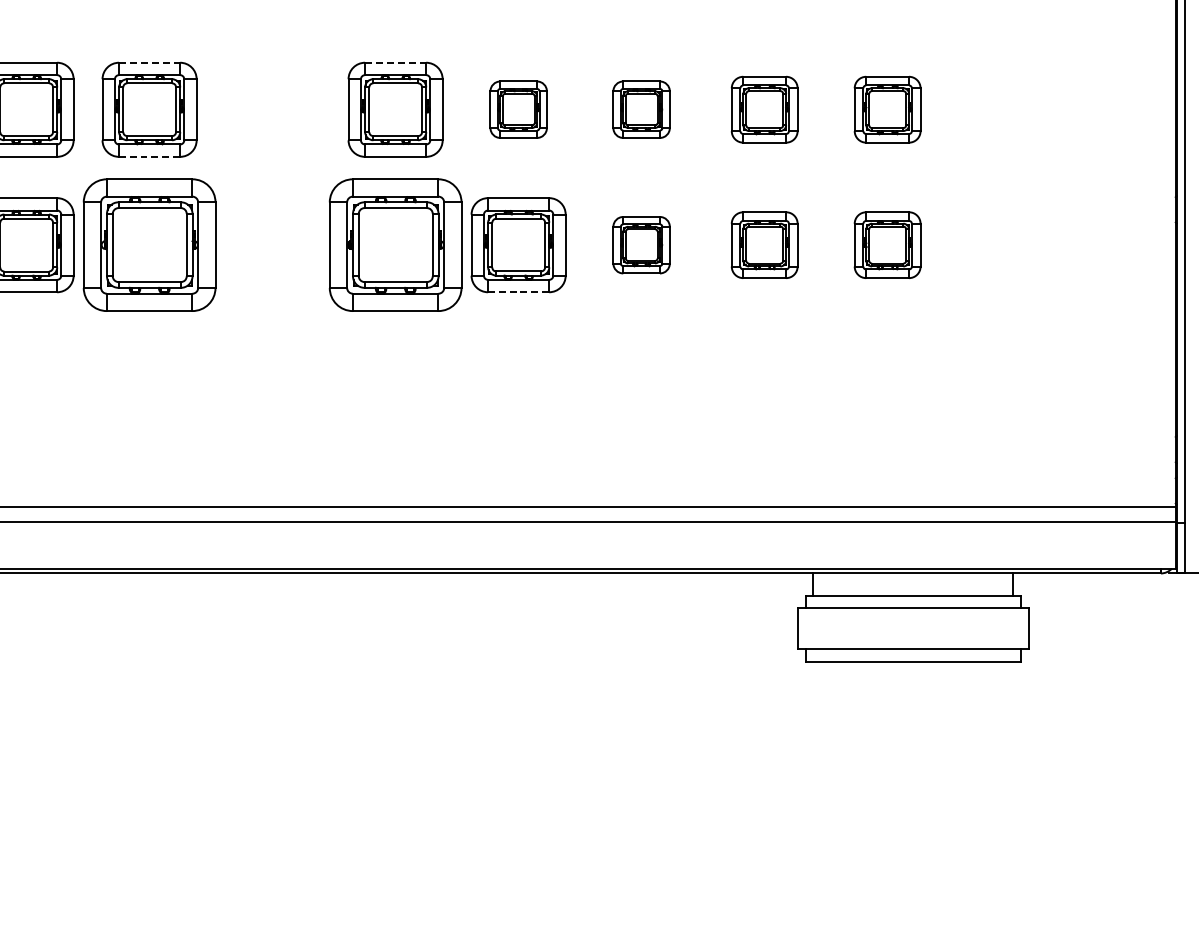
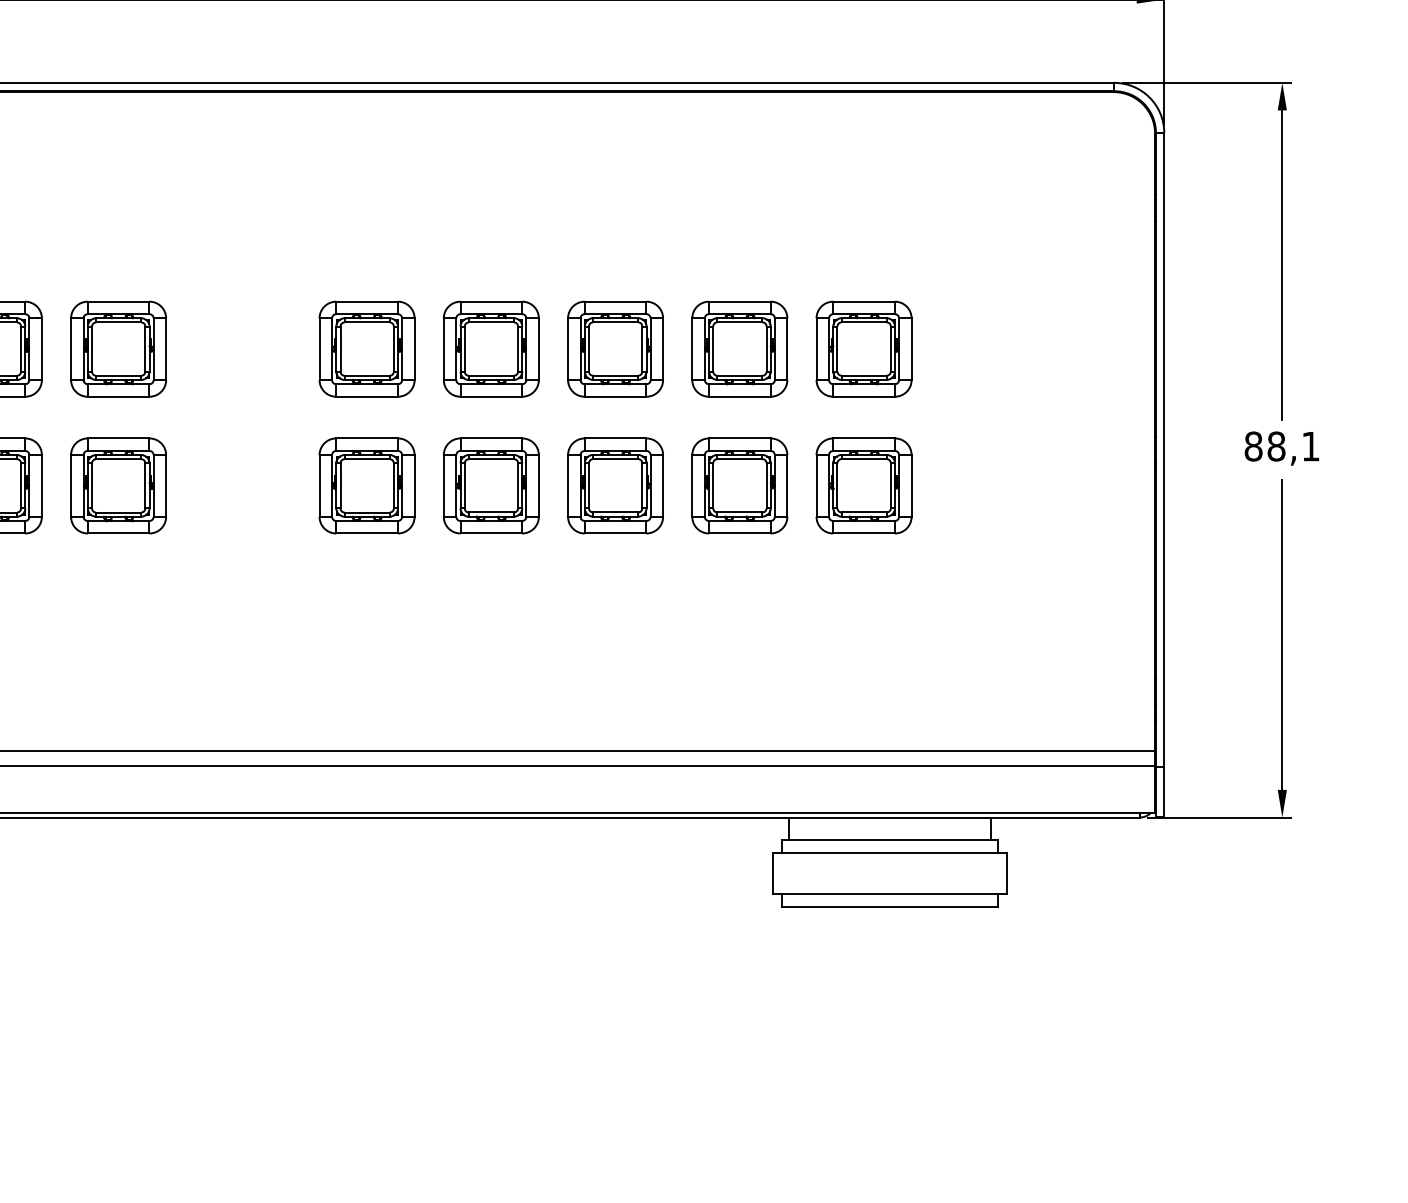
line: (149, 62) -> (118, 301), dashed -> solid
line: (396, 62) -> (367, 301), dashed -> solid
part: (518, 109) -> (491, 348), size x1.67
part: (641, 109) -> (615, 348), size x1.67
part: (764, 109) -> (739, 348), size x1.43
part: (887, 109) -> (863, 348), size x1.43
line: (149, 156) -> (118, 396), dashed -> solid
part: (149, 244) -> (118, 485), size x0.71
part: (395, 244) -> (366, 485), size x0.71
part: (641, 244) -> (615, 485), size x1.67
part: (764, 244) -> (739, 485), size x1.43
part: (887, 244) -> (863, 485), size x1.43
line: (518, 292) -> (491, 533), dashed -> solid

